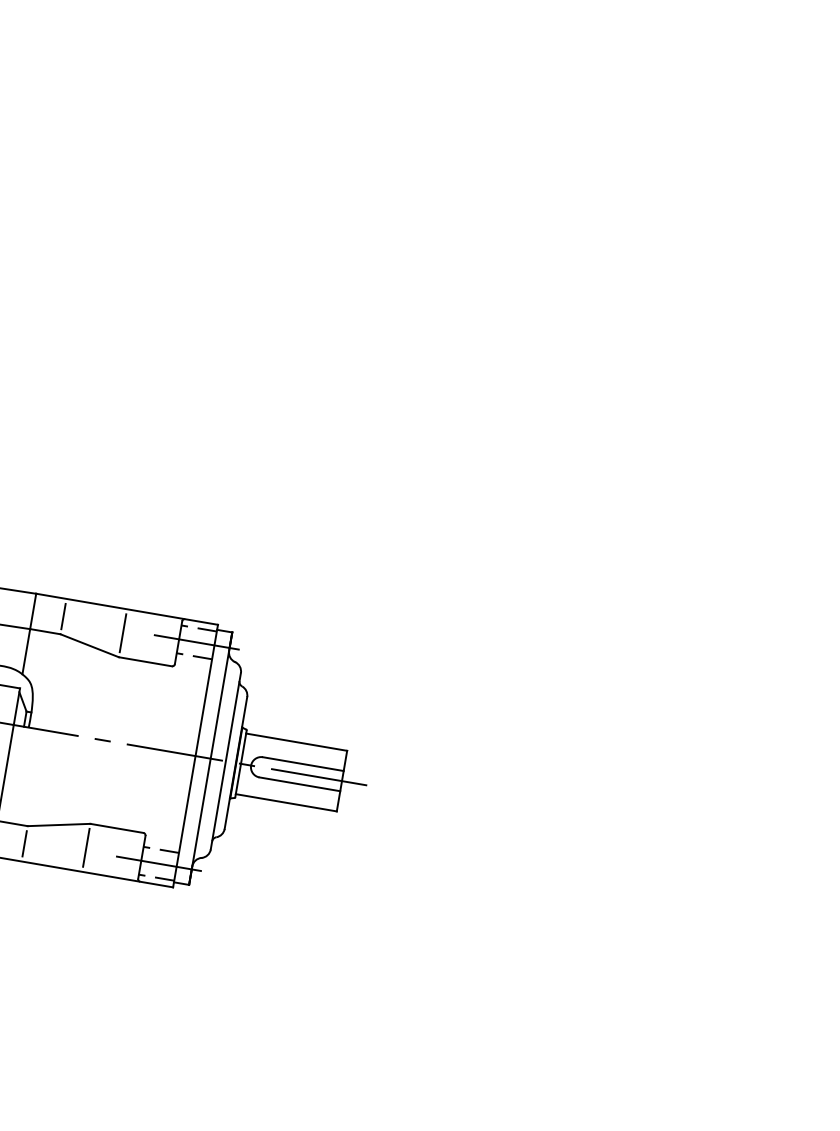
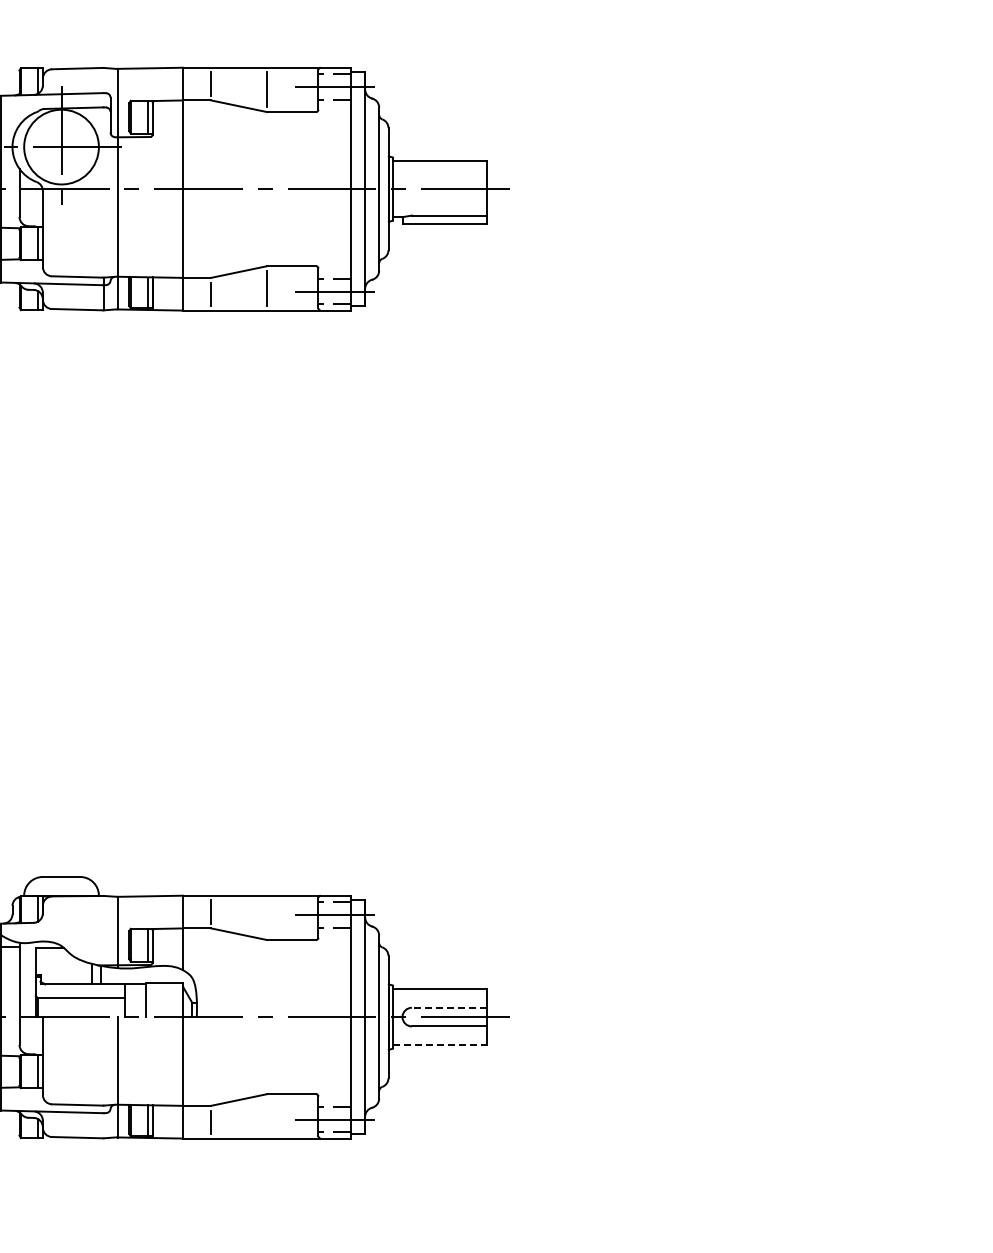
line: (123, 632) -> (267, 917), removed
line: (302, 763) -> (448, 1007), solid -> dashed
line: (285, 803) -> (439, 1045), solid -> dashed
line: (86, 846) -> (267, 1115), removed

